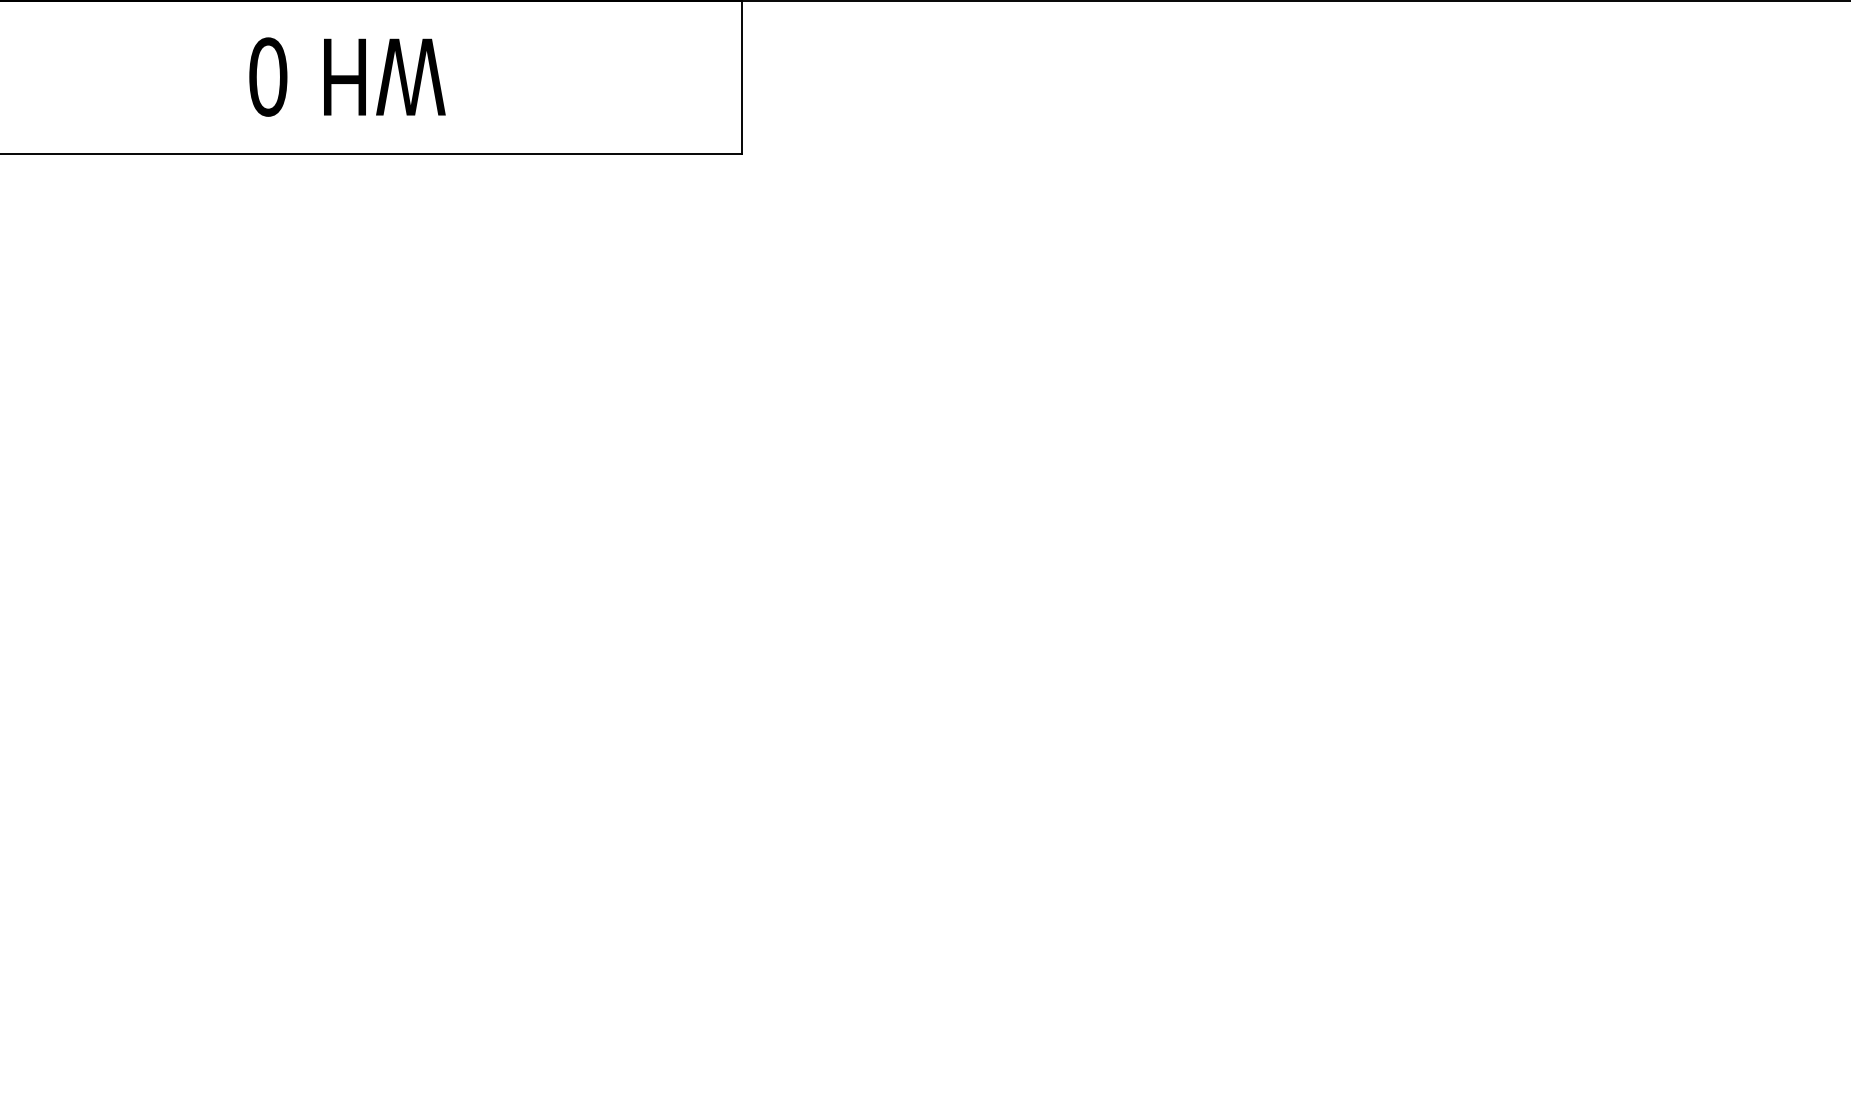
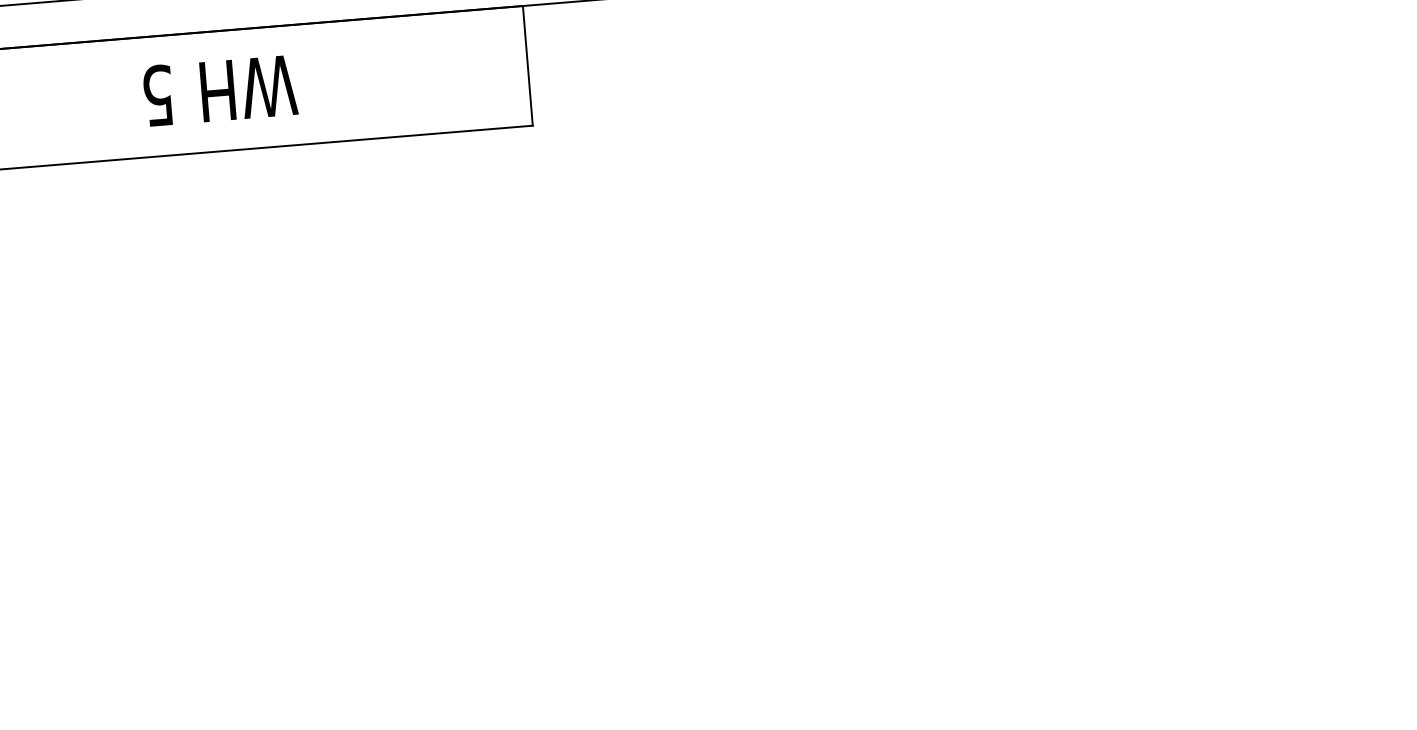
text: (268, 76) -> (158, 95), 0 -> 5

